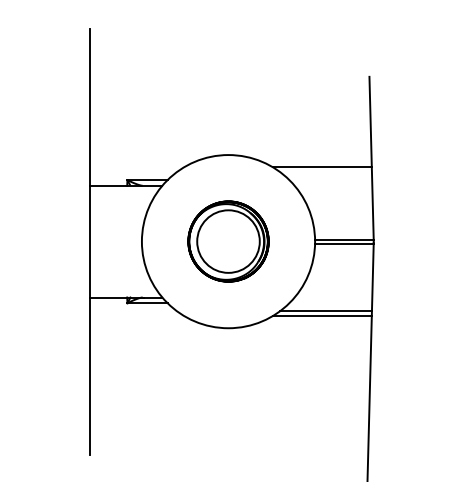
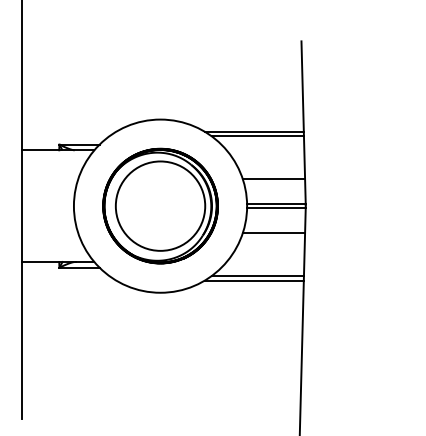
line: (325, 171) -> (257, 136), added
line: (341, 214) -> (273, 179), added
part: (228, 241) -> (160, 206), size x1.43
line: (341, 268) -> (273, 233), added

